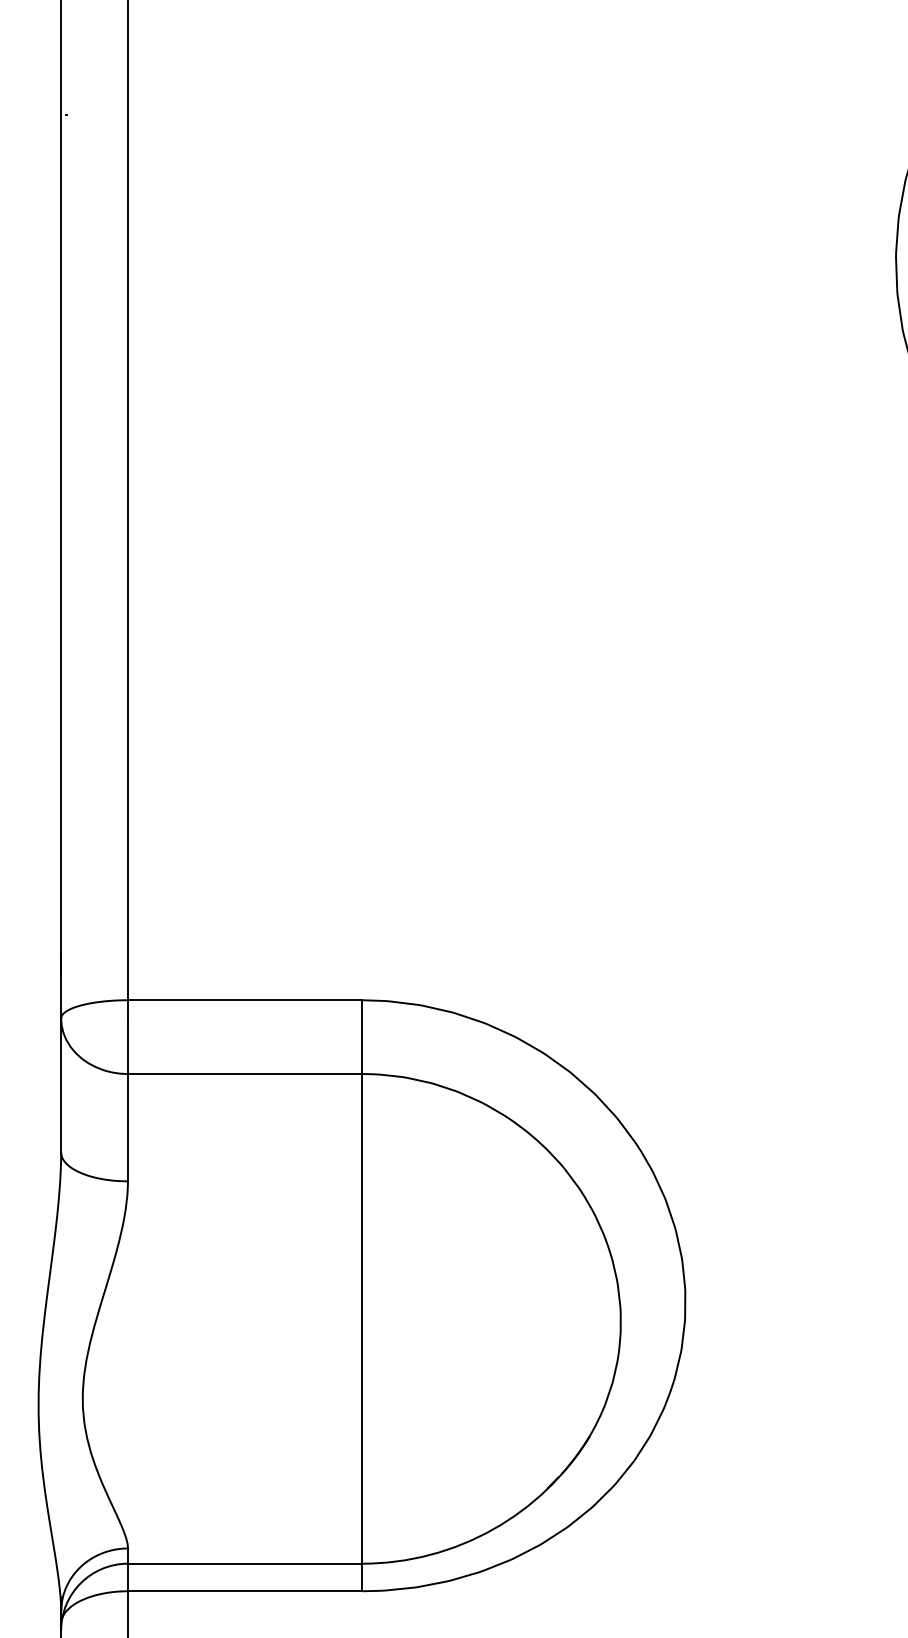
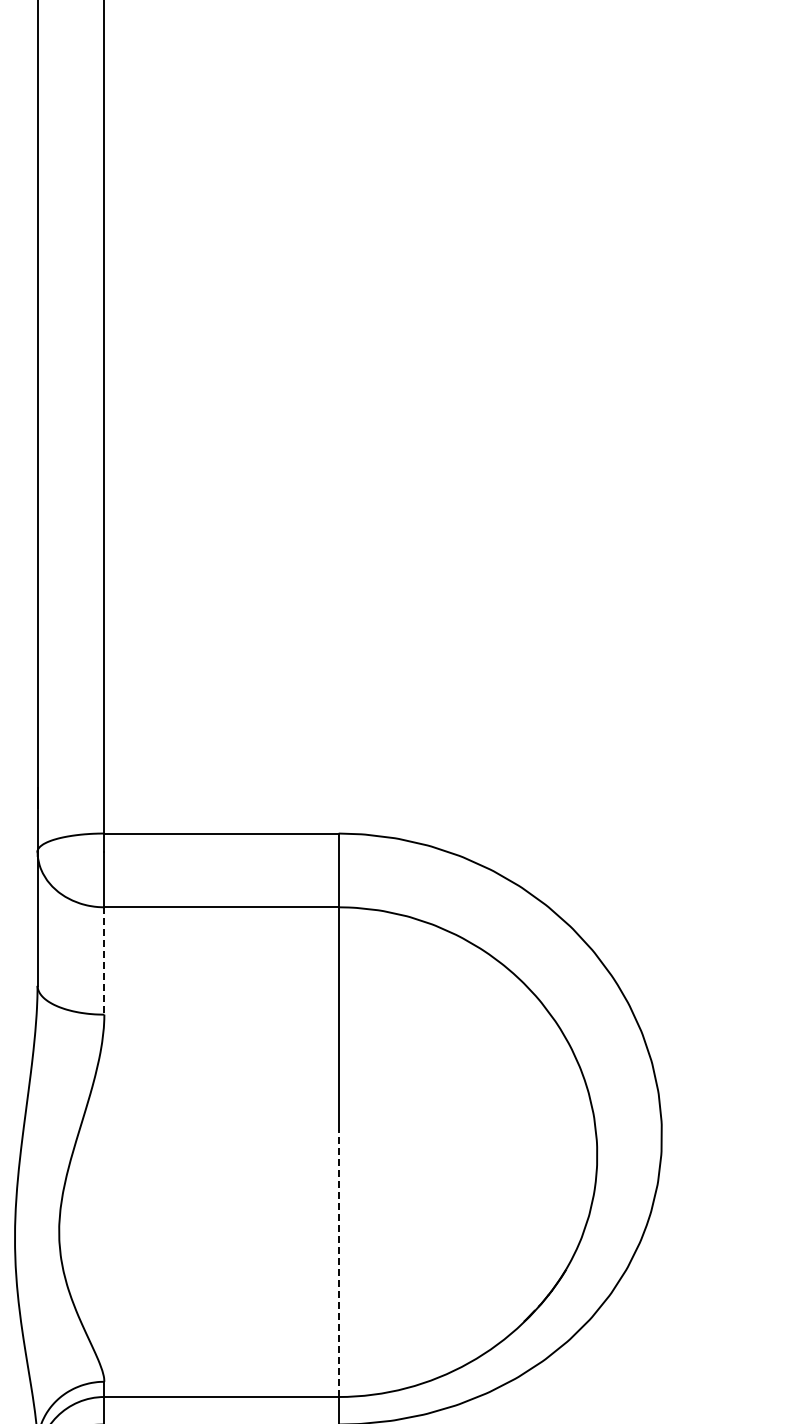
line: (127, 1127) -> (103, 960), solid -> dashed
line: (362, 1429) -> (338, 1262), solid -> dashed

